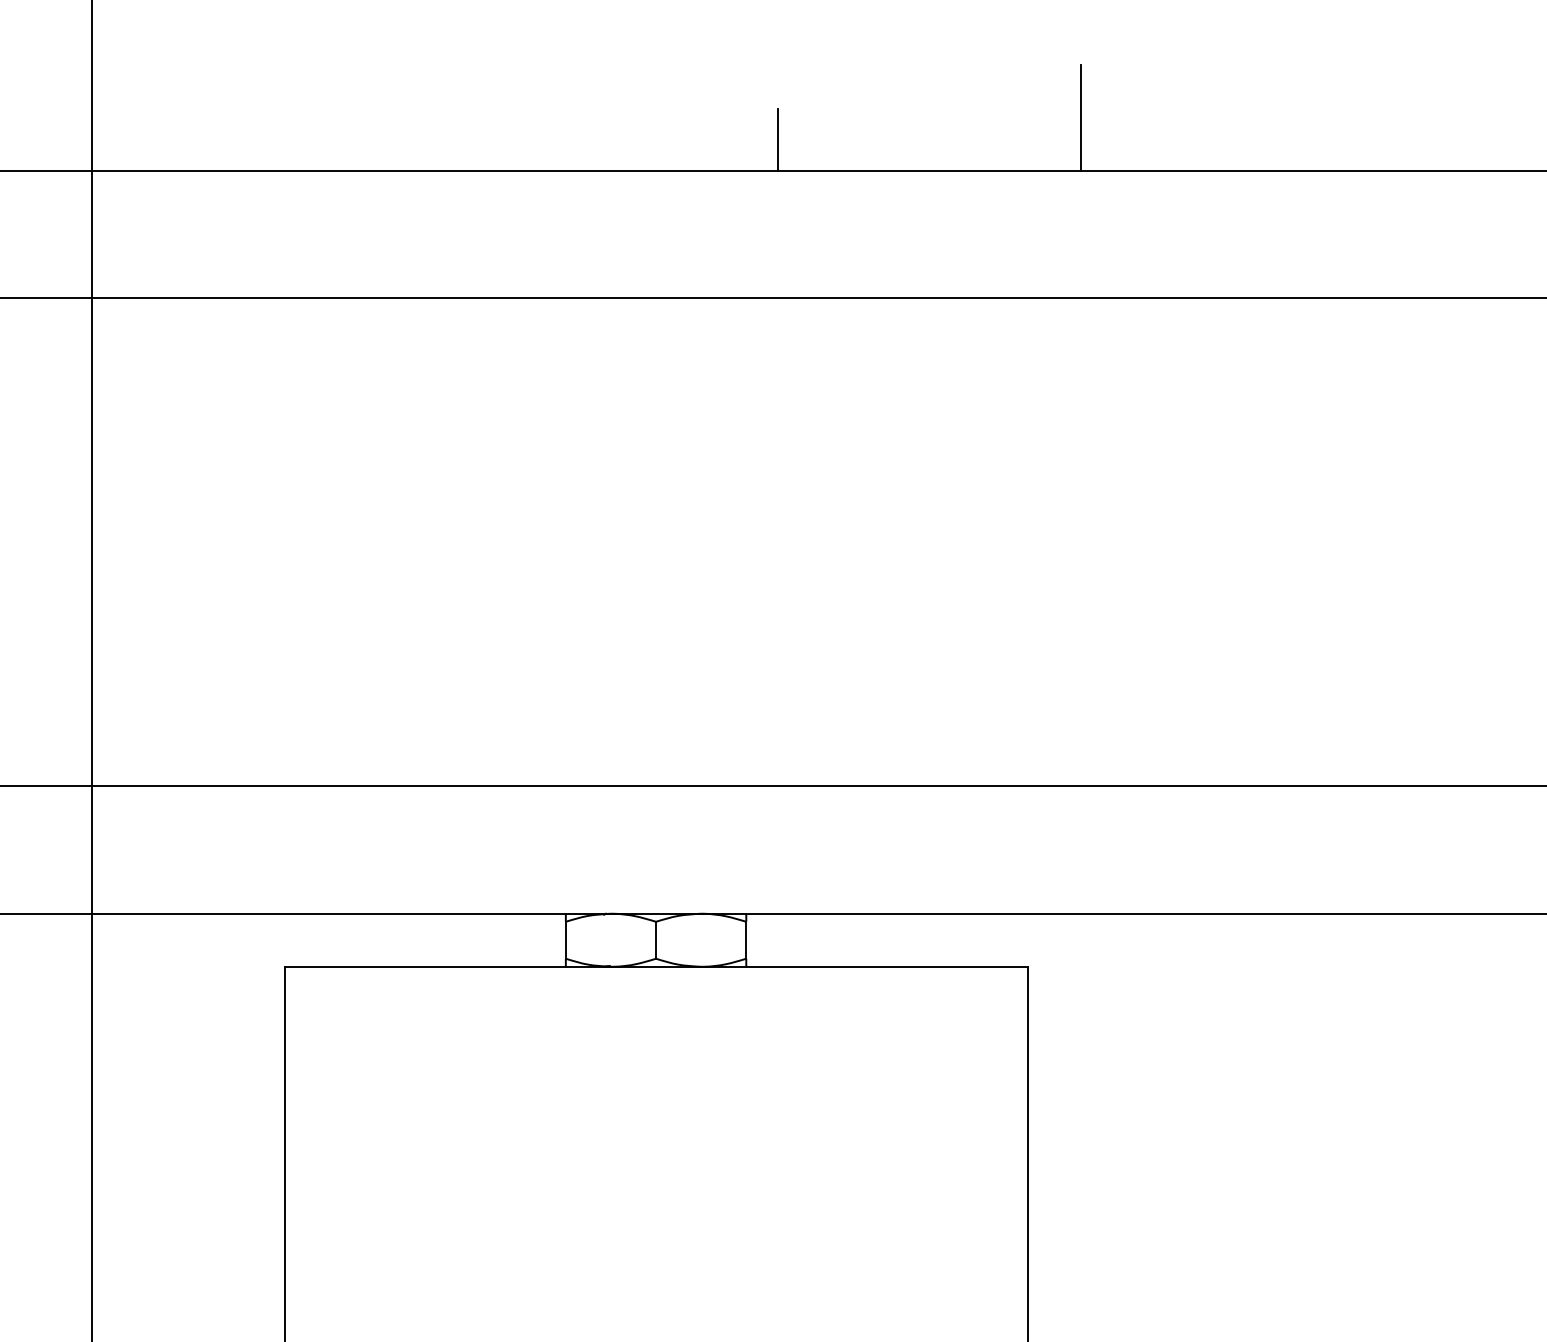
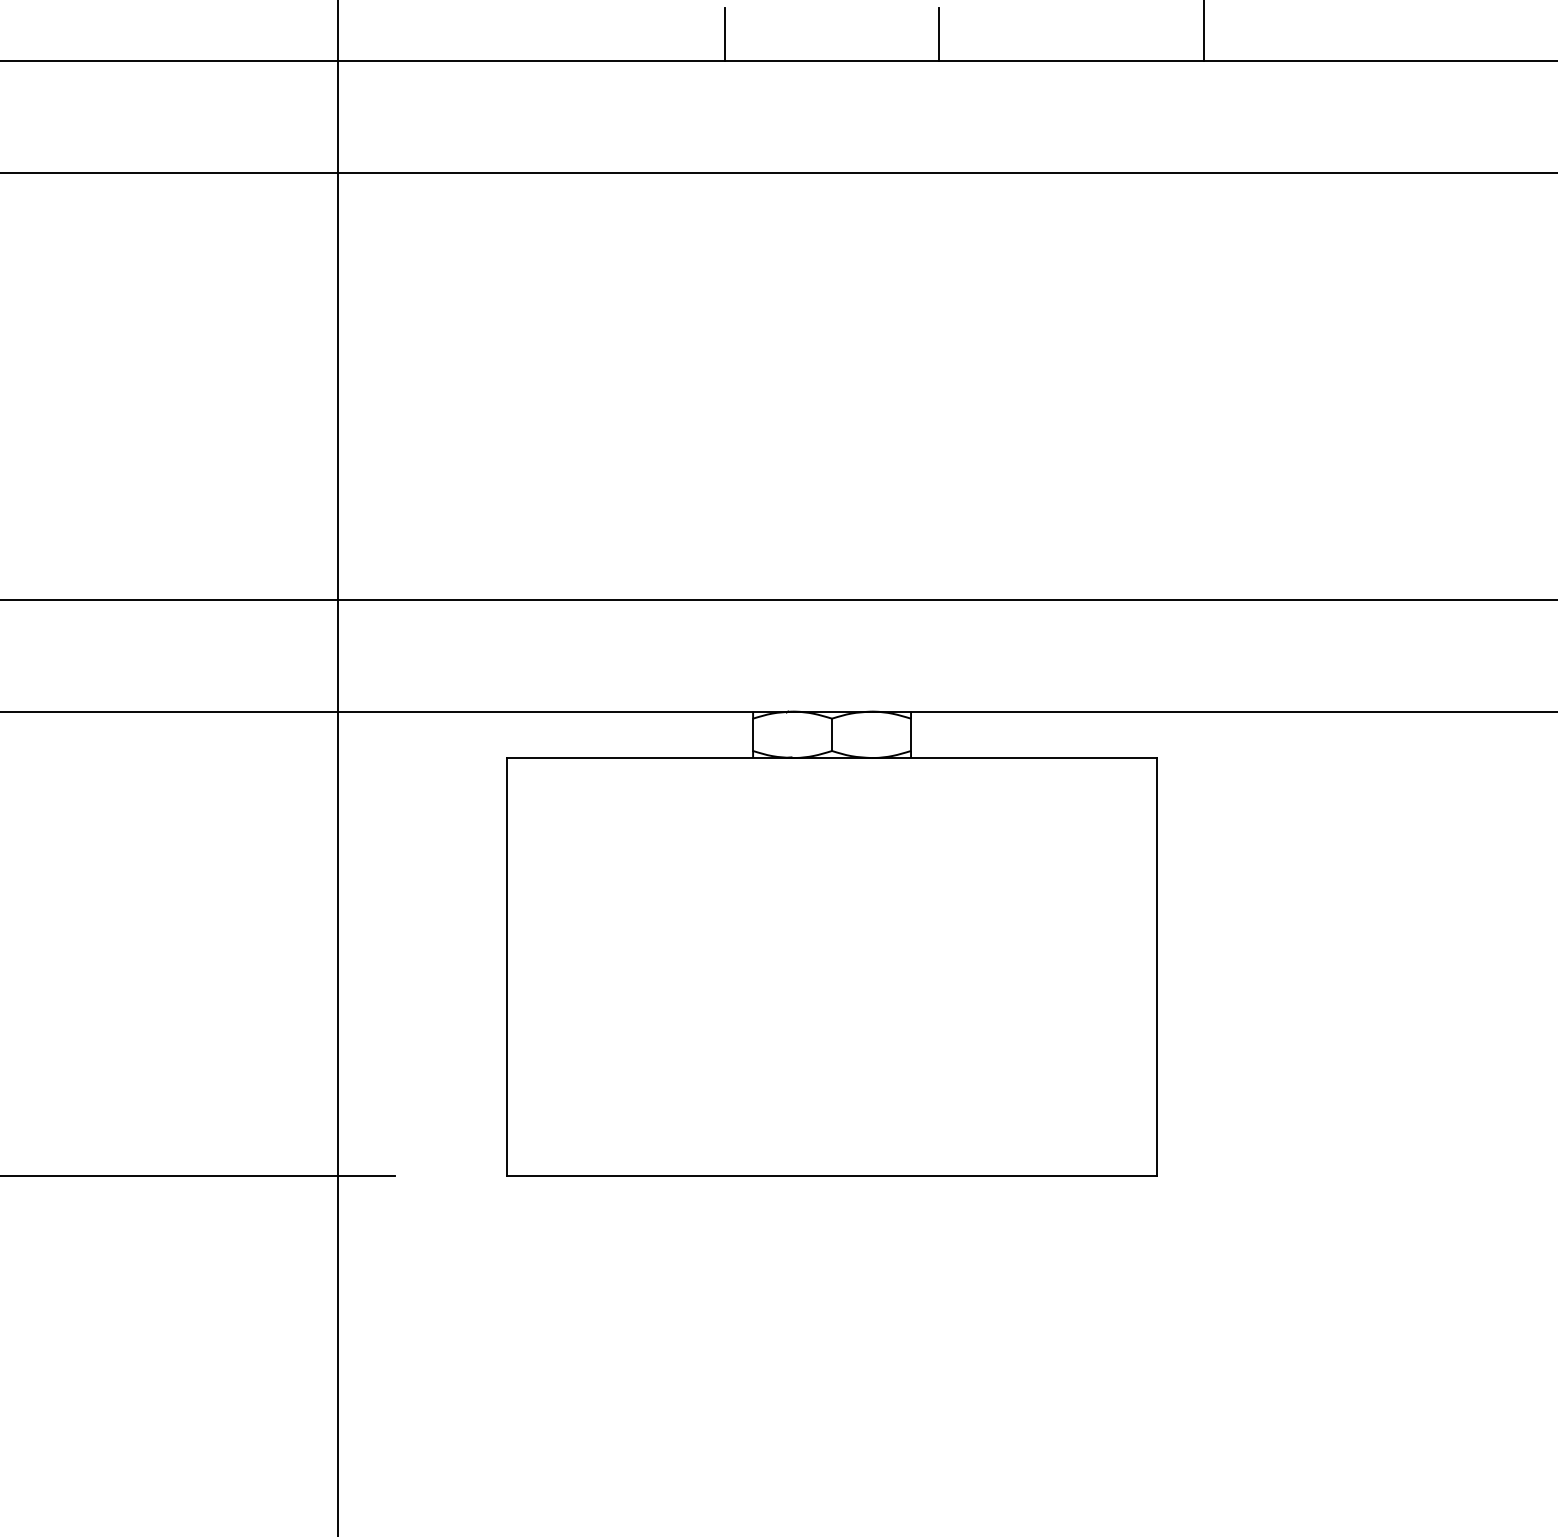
line: (534, 140) -> (725, 34), added

